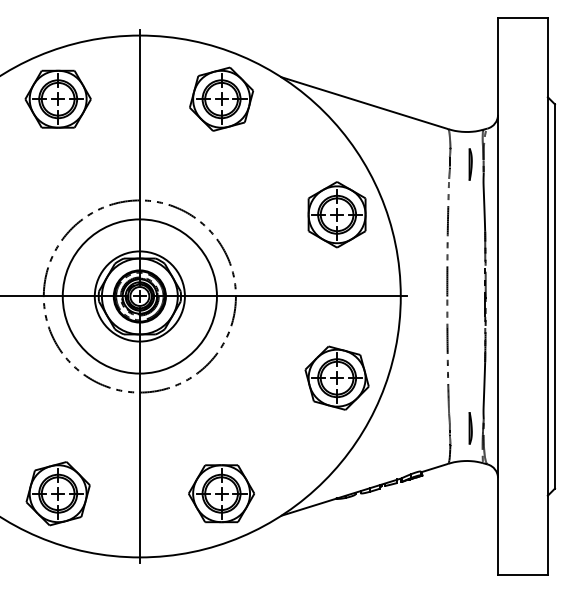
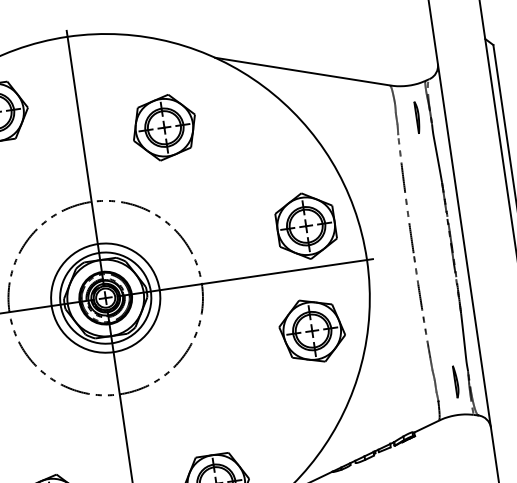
part: (221, 98) -> (164, 126), moved
part: (336, 214) -> (305, 226), moved
circle: (139, 296) -> (105, 298), size x0.7
part: (336, 377) -> (311, 330), moved

